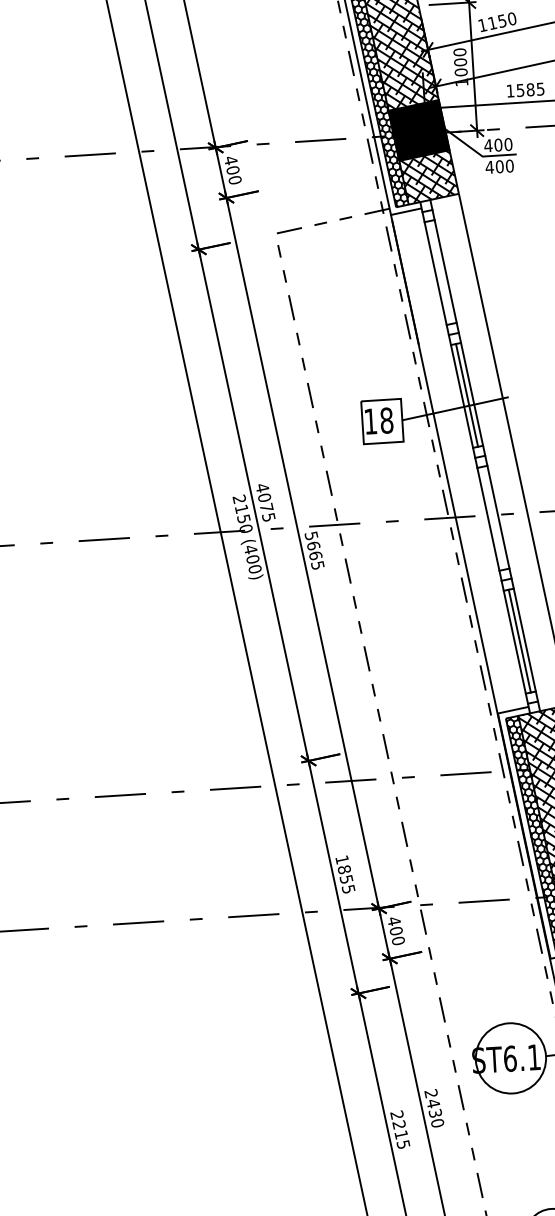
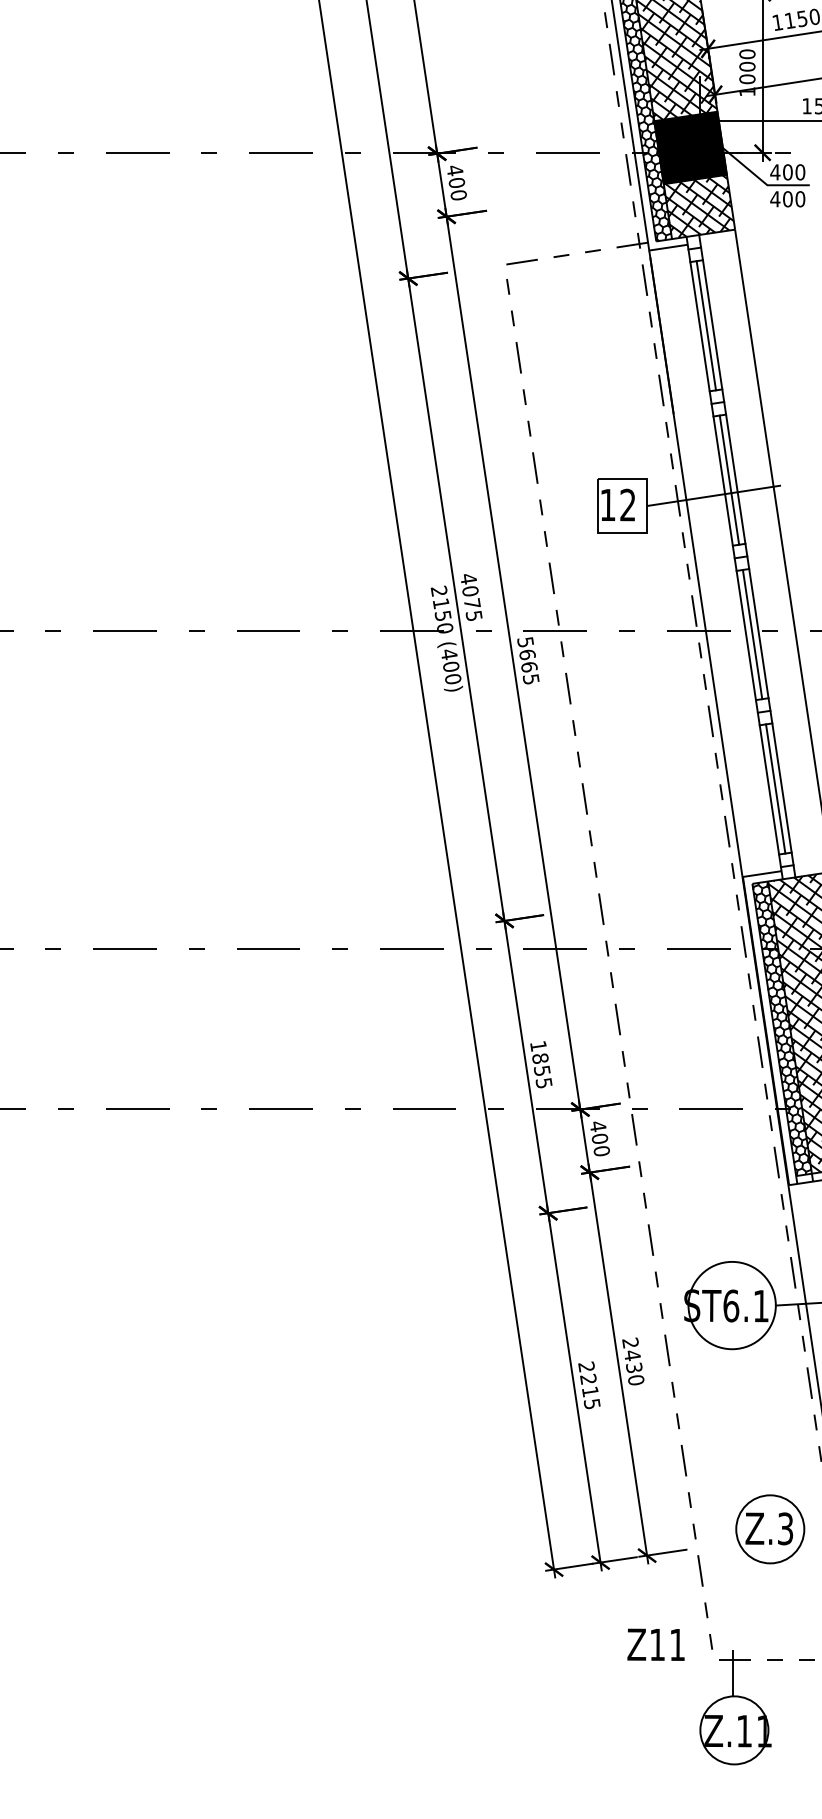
line: (440, 272) -> (706, 325), added
text: (386, 420) -> (627, 504), 18 -> 12
line: (493, 518) -> (752, 634), added

